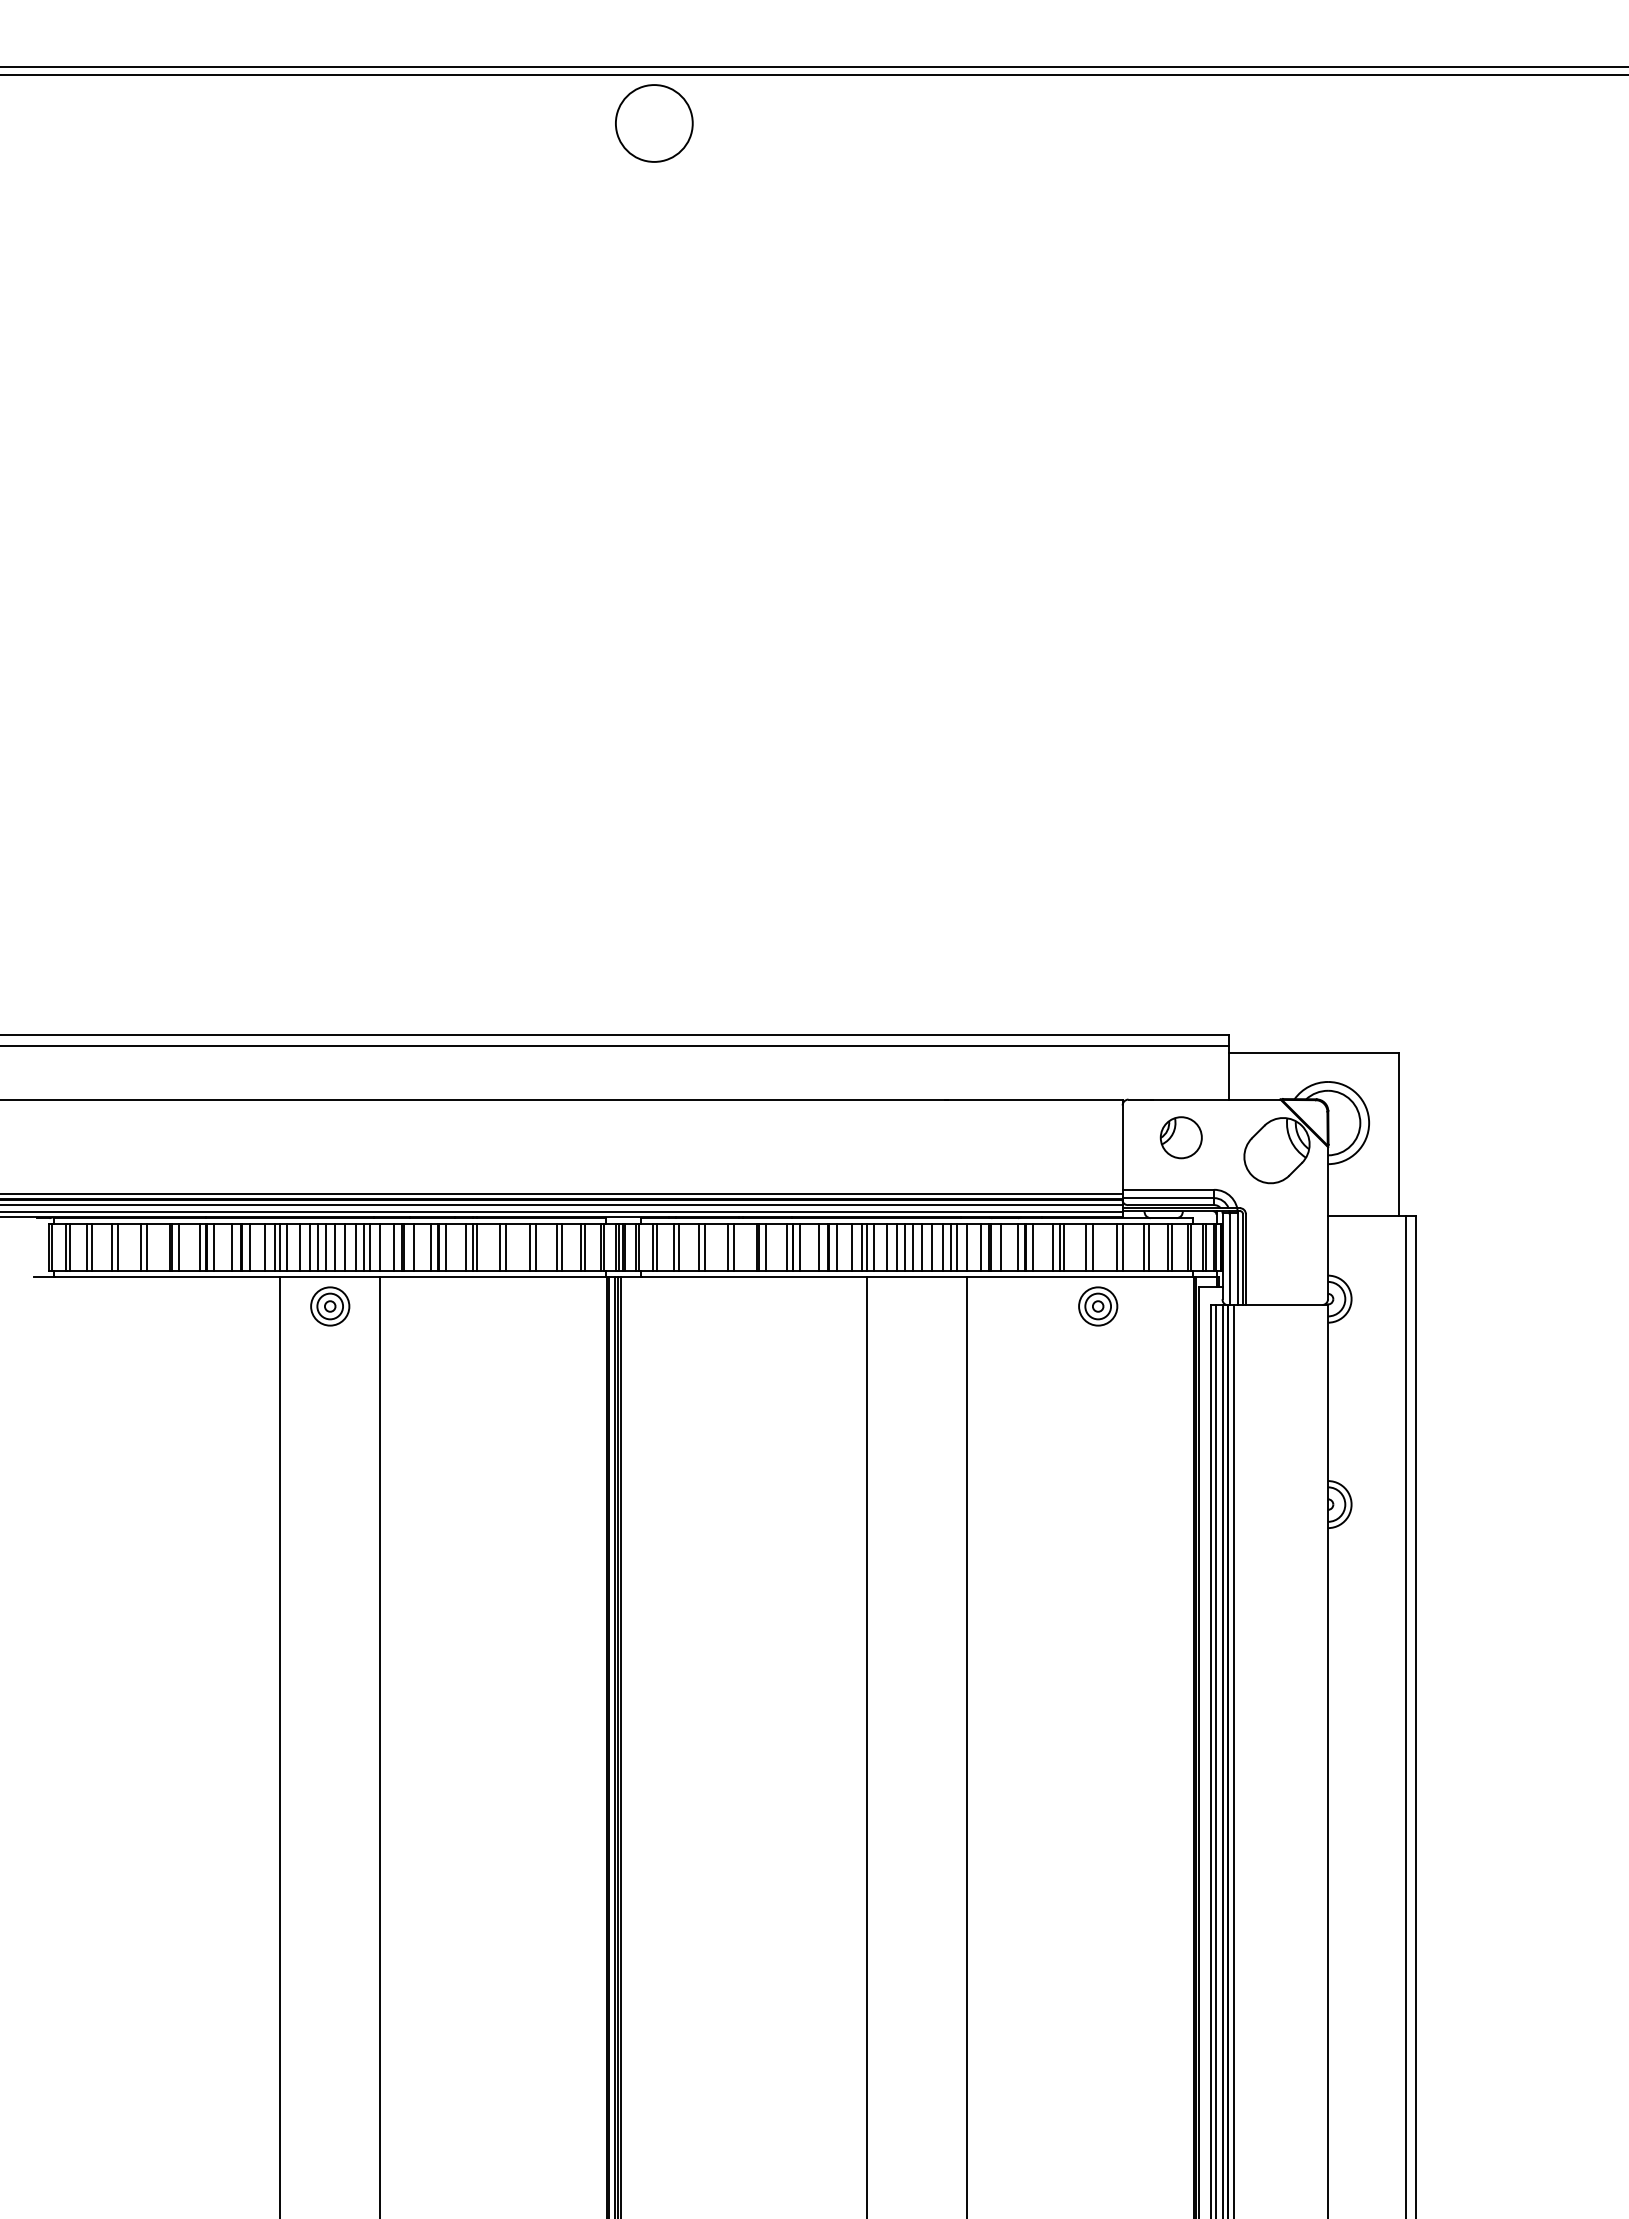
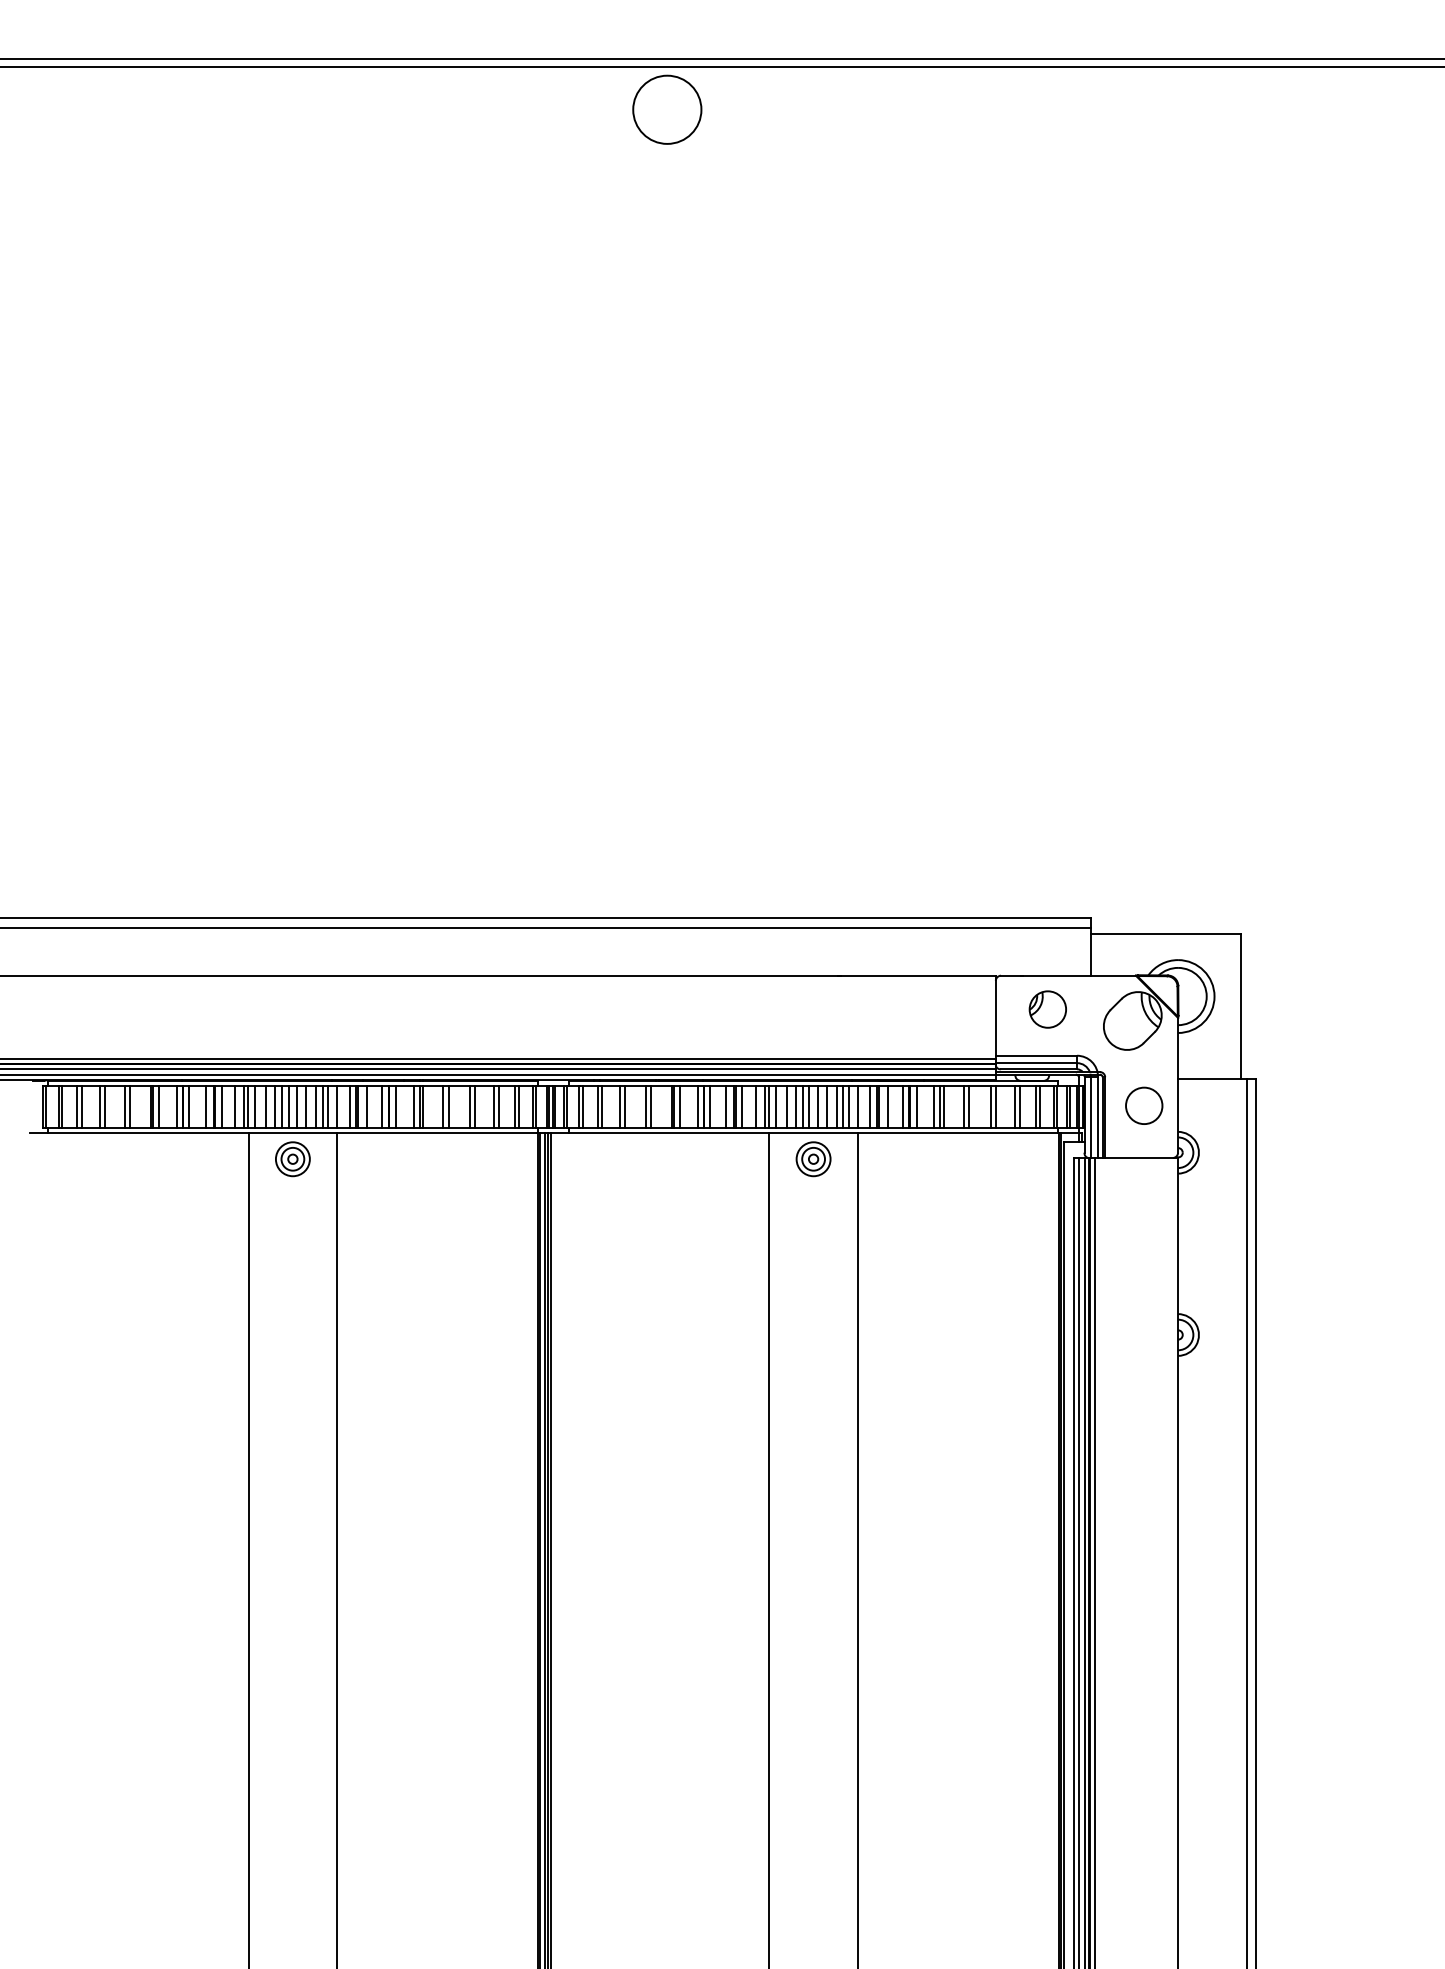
circle: (654, 123) -> (667, 109), moved
circle: (1289, 1245) -> (1143, 1105), added
part: (1098, 1306) -> (813, 1159), moved

